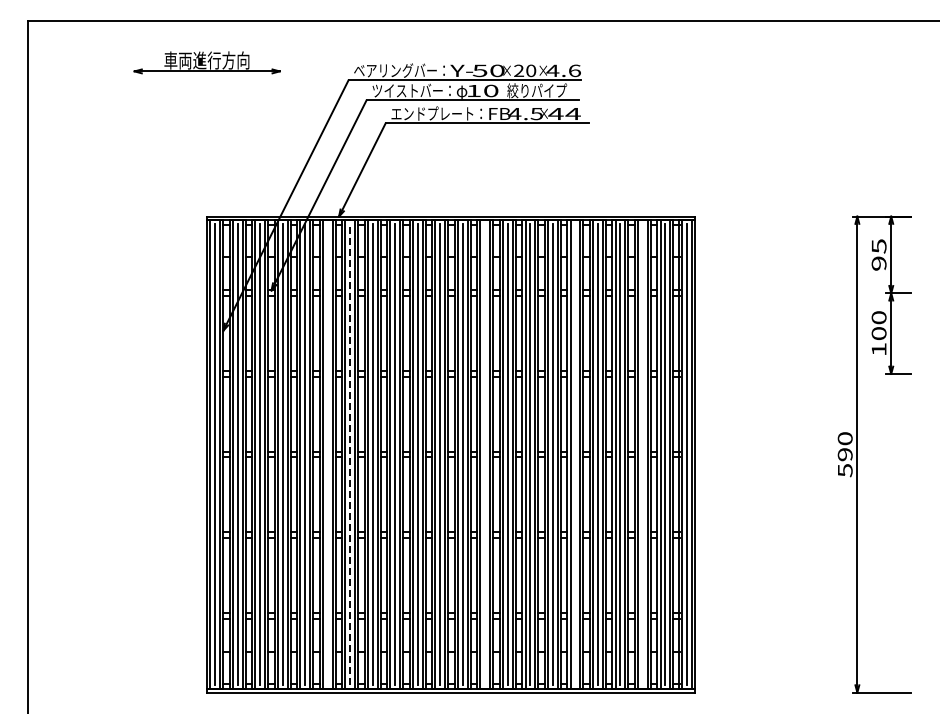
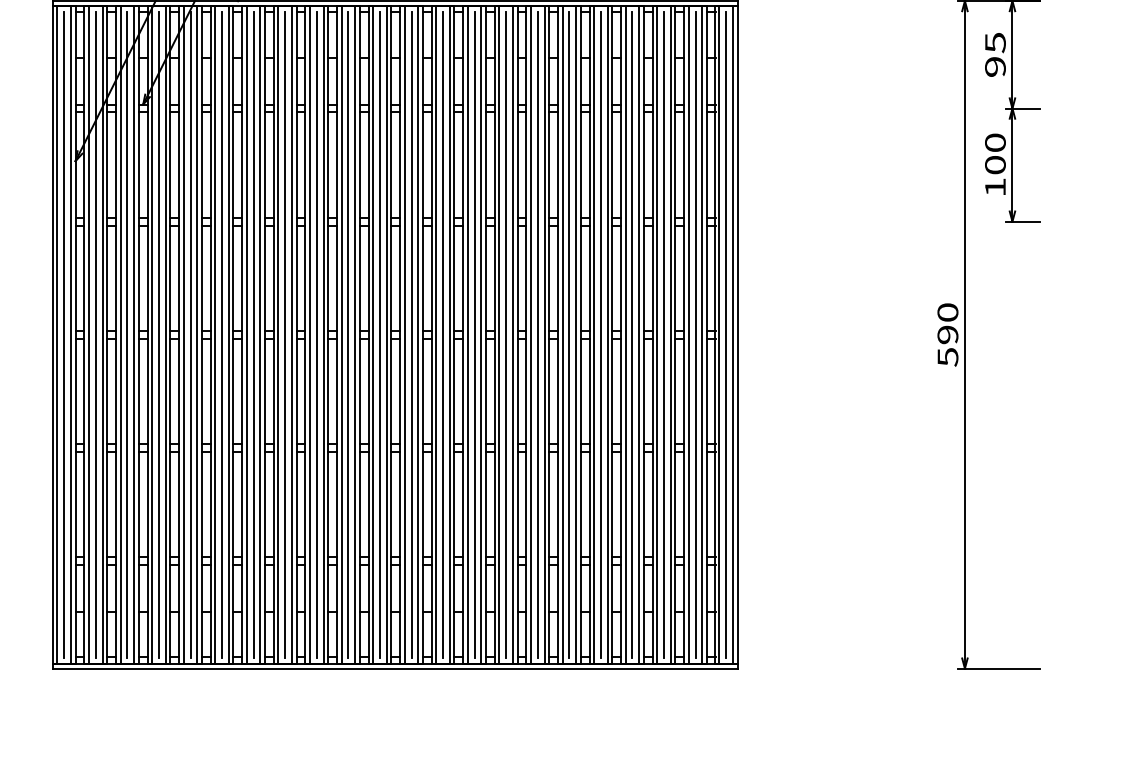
line: (327, 454) -> (221, 334), added
line: (350, 454) -> (253, 334), dashed -> solid
line: (485, 454) -> (443, 334), added
line: (575, 454) -> (569, 334), added
line: (642, 454) -> (663, 334), added

